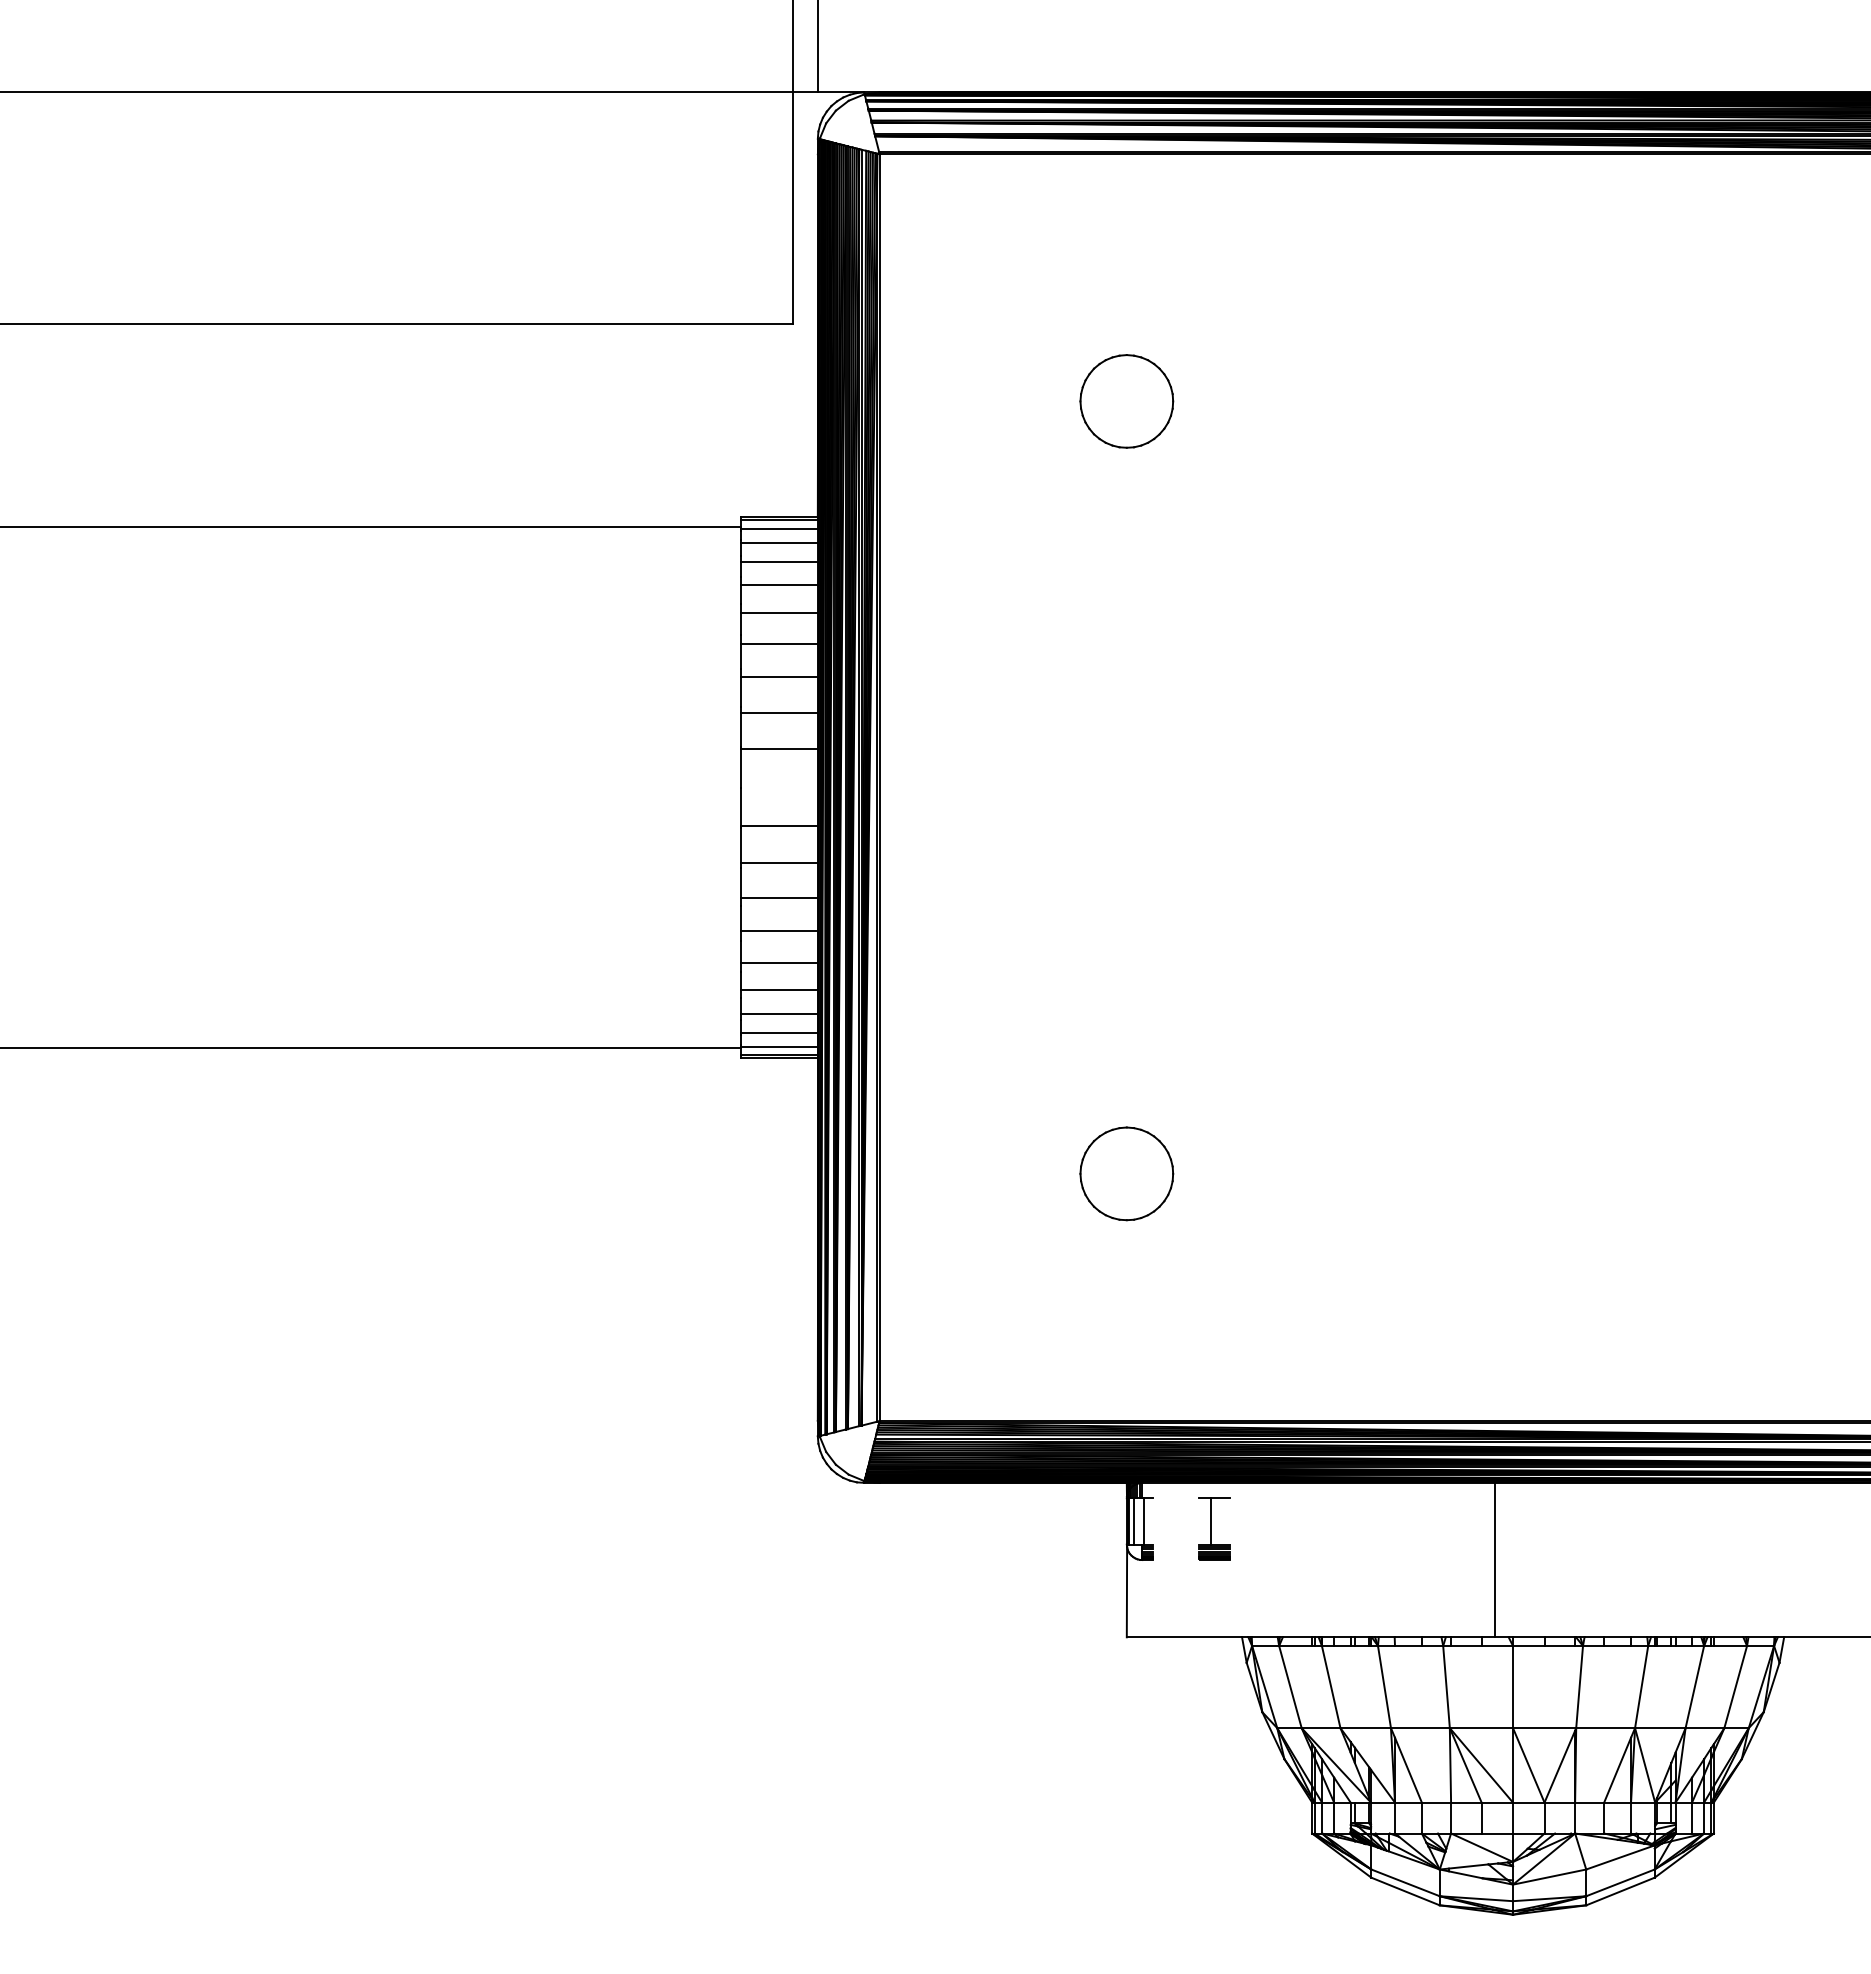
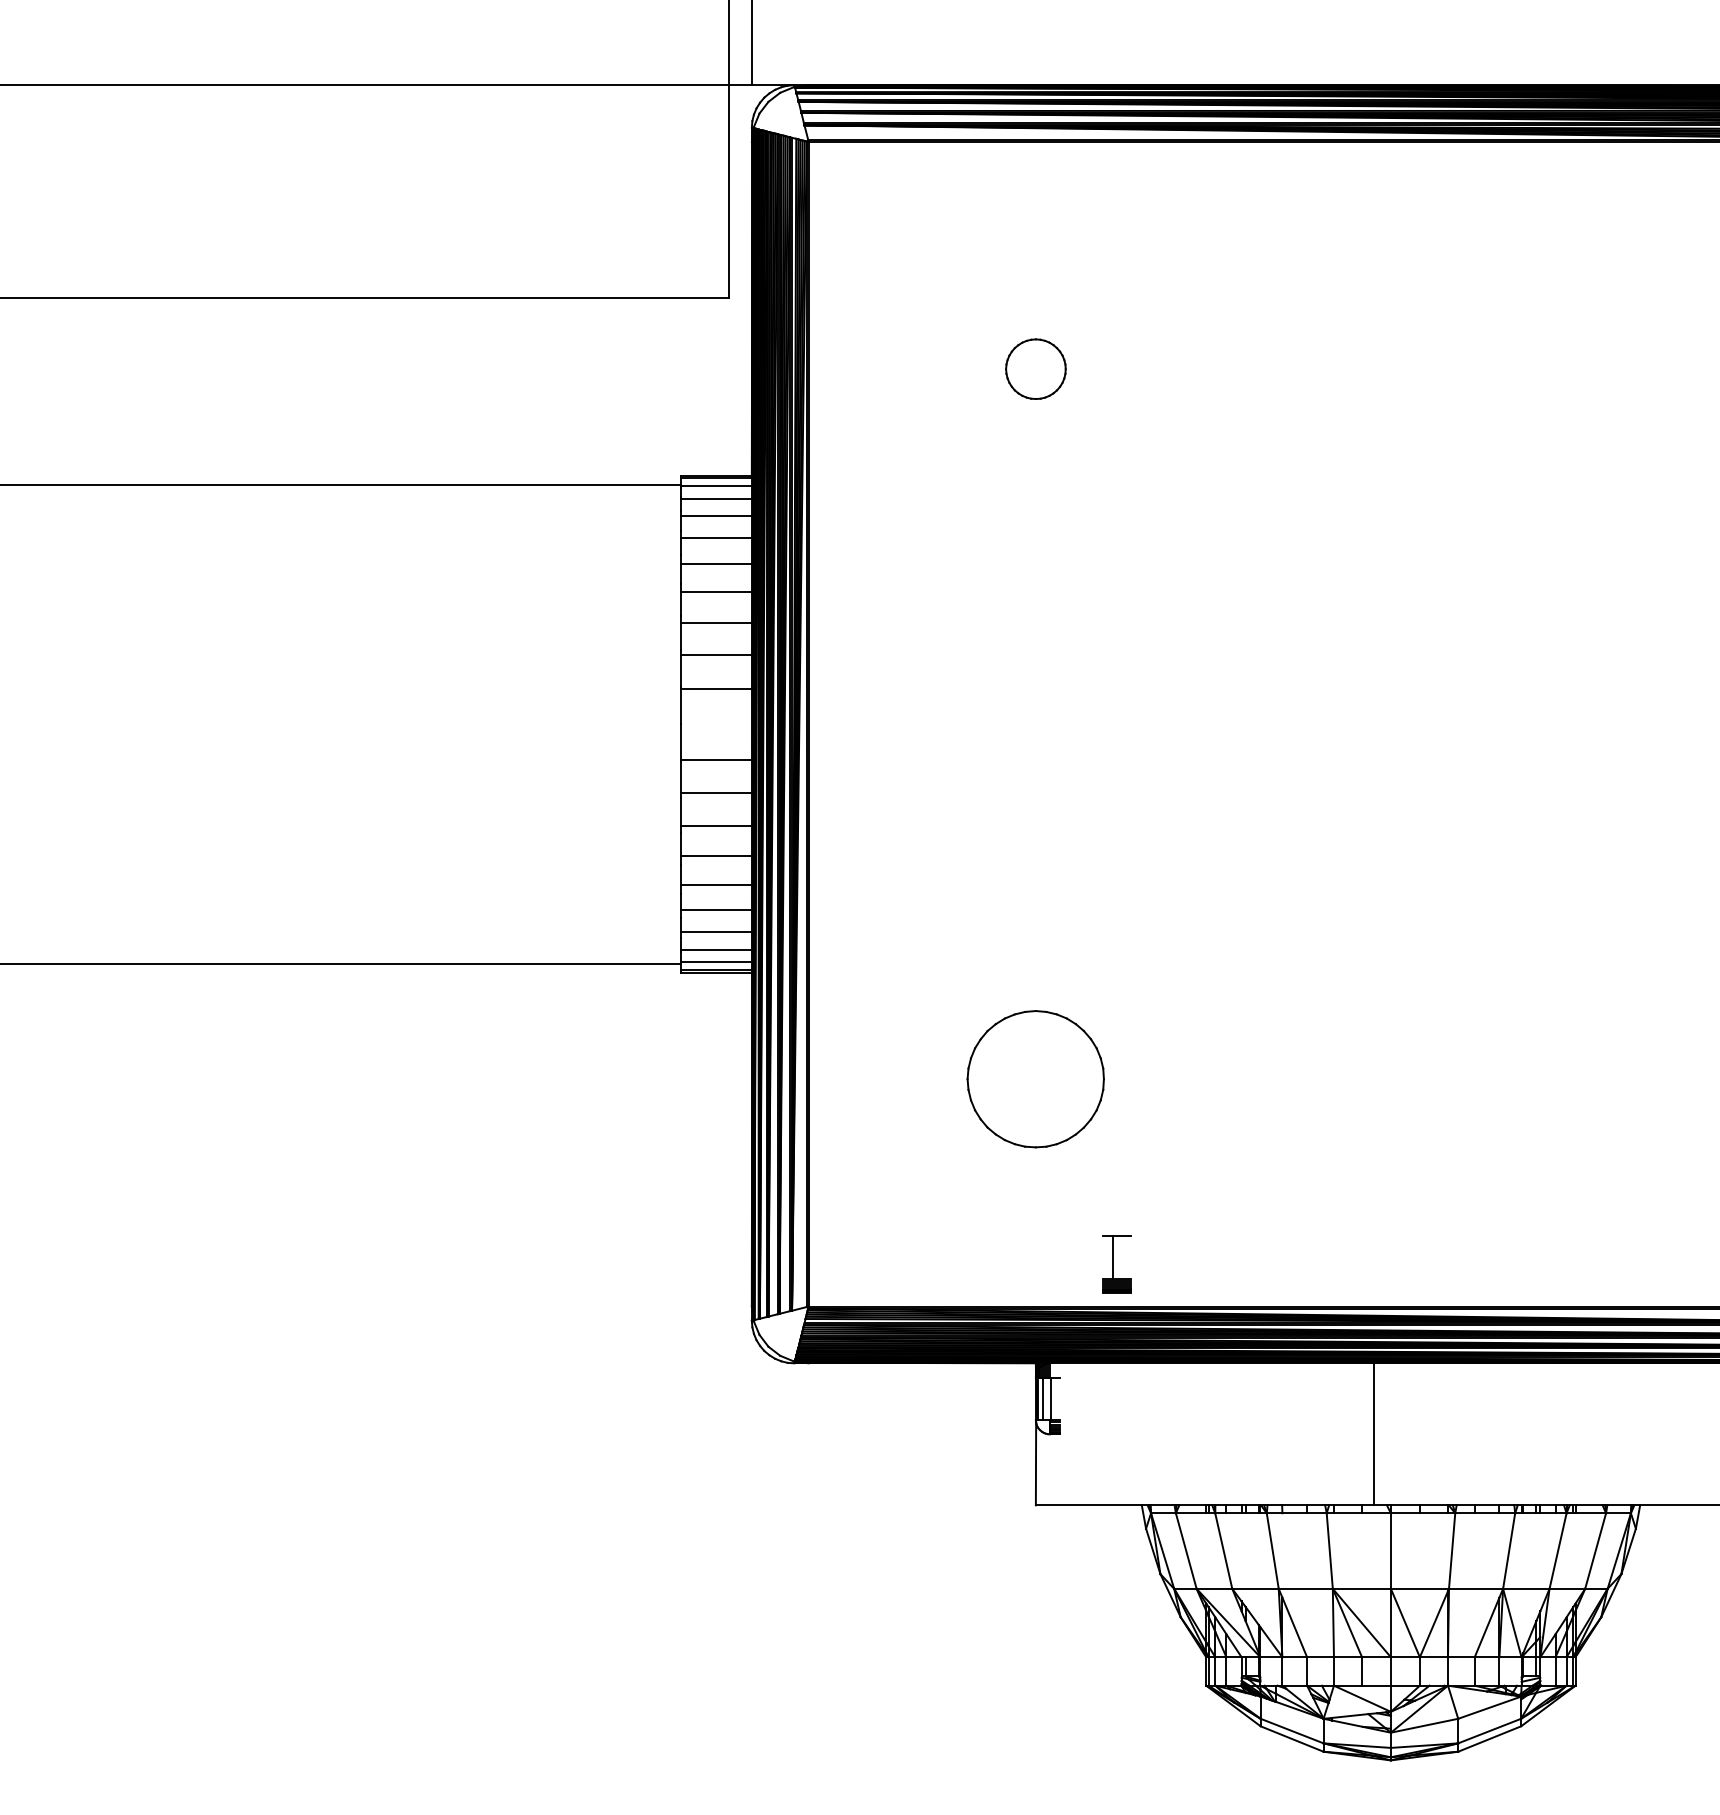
part: (1126, 401) -> (1035, 369), size x0.7
part: (1126, 1173) -> (1035, 1078), size x1.6
part: (1214, 1528) -> (1116, 1263), moved

